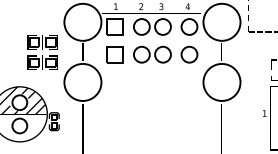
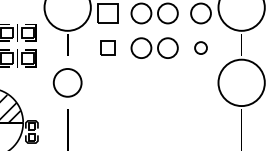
part: (114, 54) -> (107, 47), size x0.7
circle: (189, 54) -> (201, 47), size x0.6
circle: (82, 81) -> (67, 81), size x0.6

